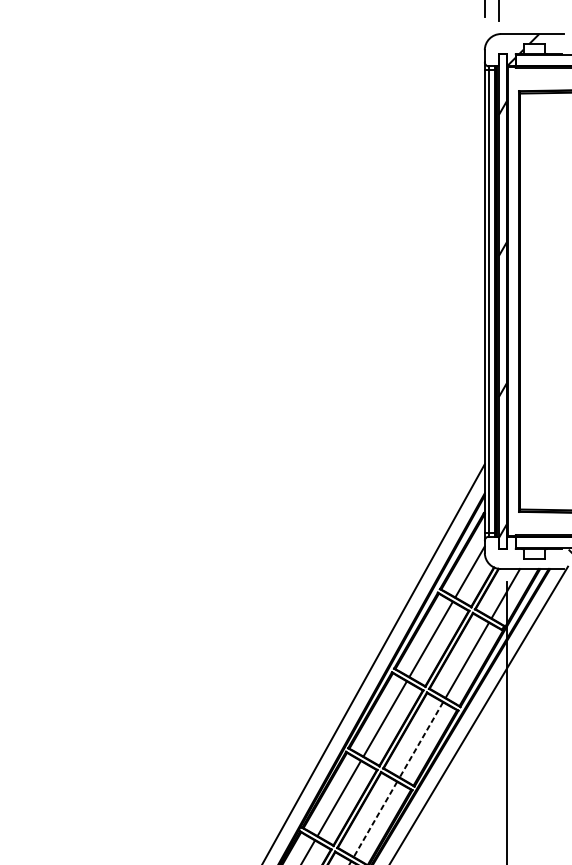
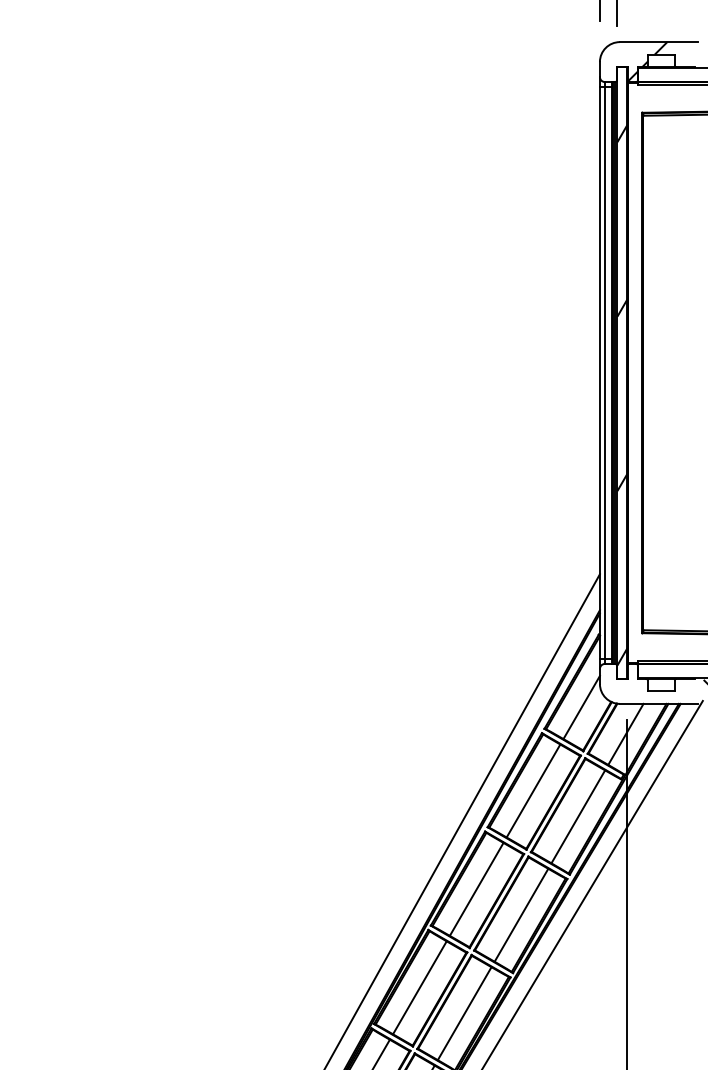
line: (421, 740) -> (521, 915), dashed -> solid
line: (375, 819) -> (464, 1013), dashed -> solid

